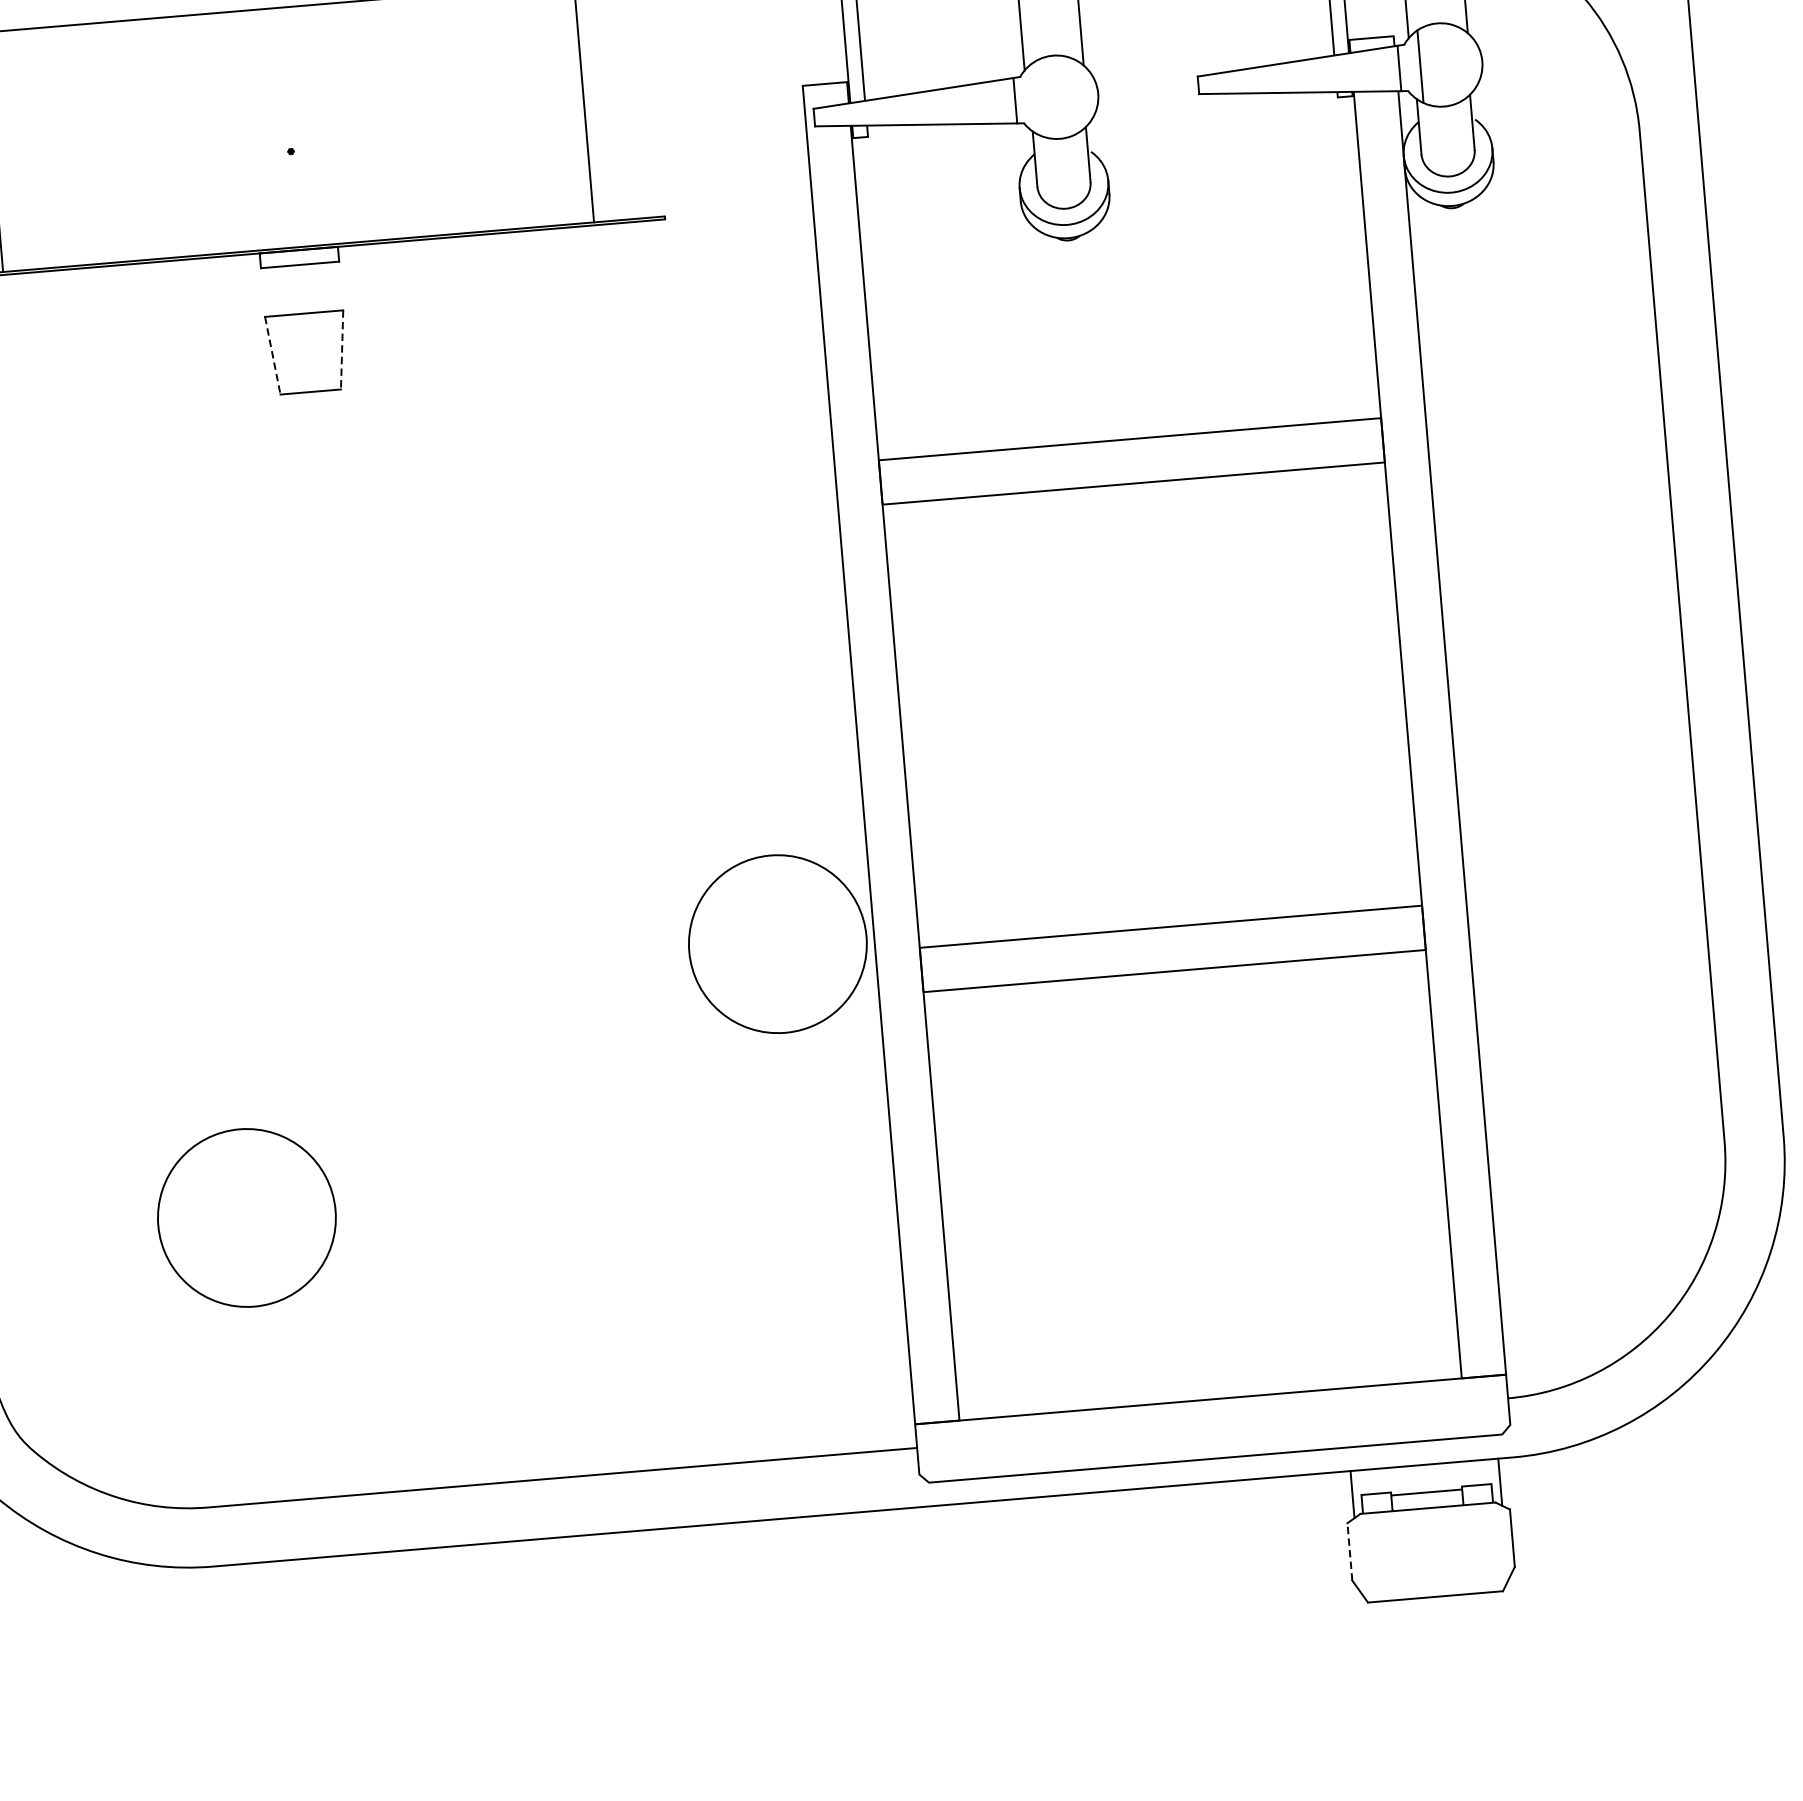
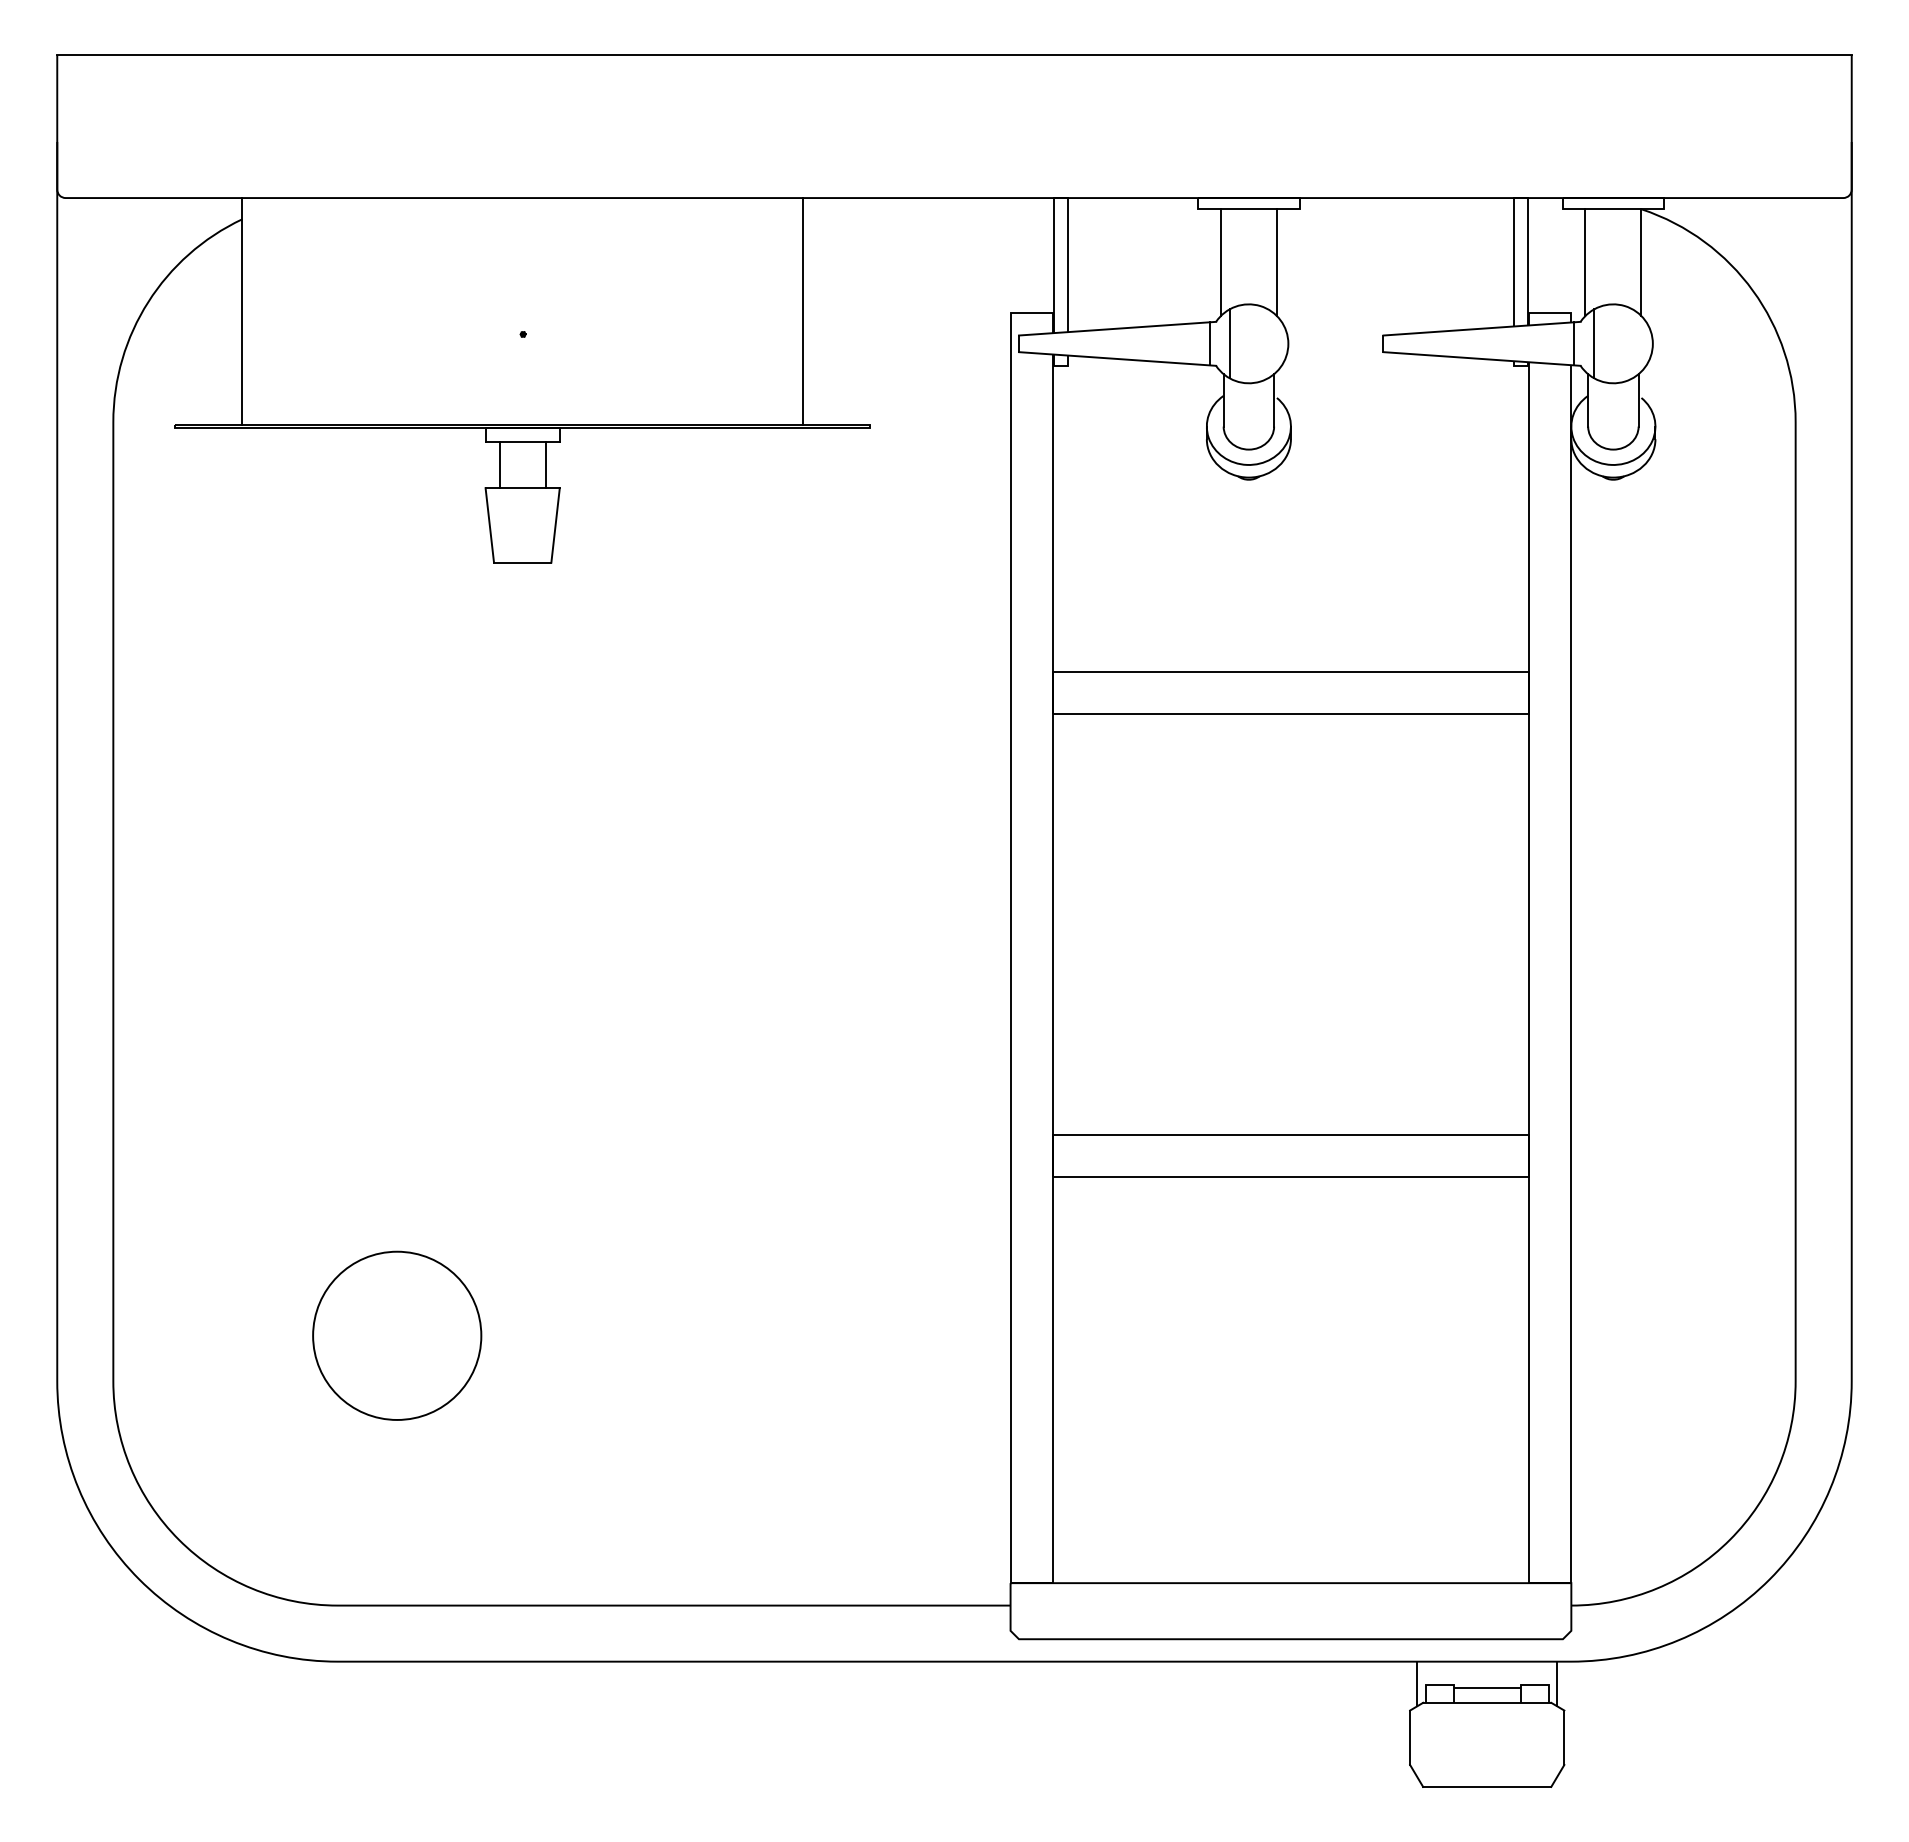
line: (1036, 98) -> (1229, 343), added
line: (326, 286) -> (545, 464), added
line: (277, 290) -> (499, 464), added
line: (342, 350) -> (555, 525), dashed -> solid
line: (272, 355) -> (489, 525), dashed -> solid
circle: (778, 943) -> (919, 1119), removed
line: (1350, 1551) -> (1410, 1737), dashed -> solid

